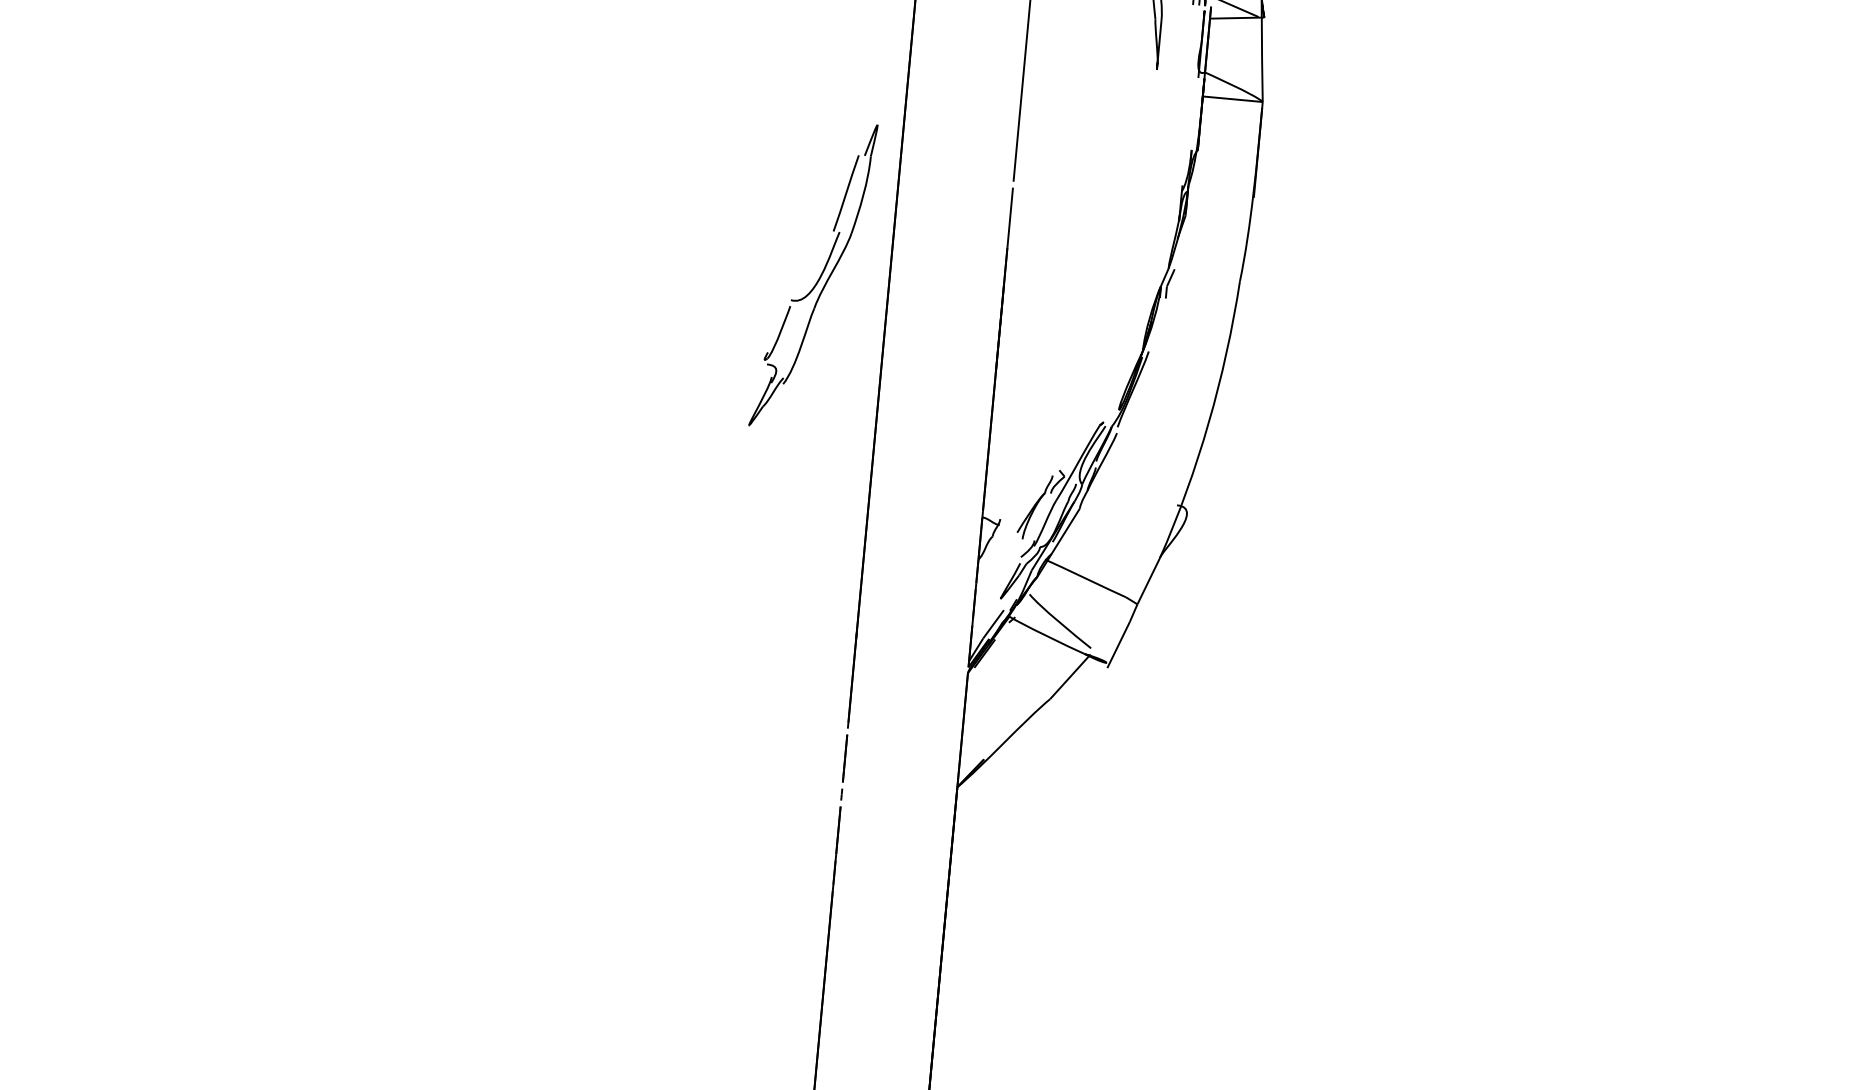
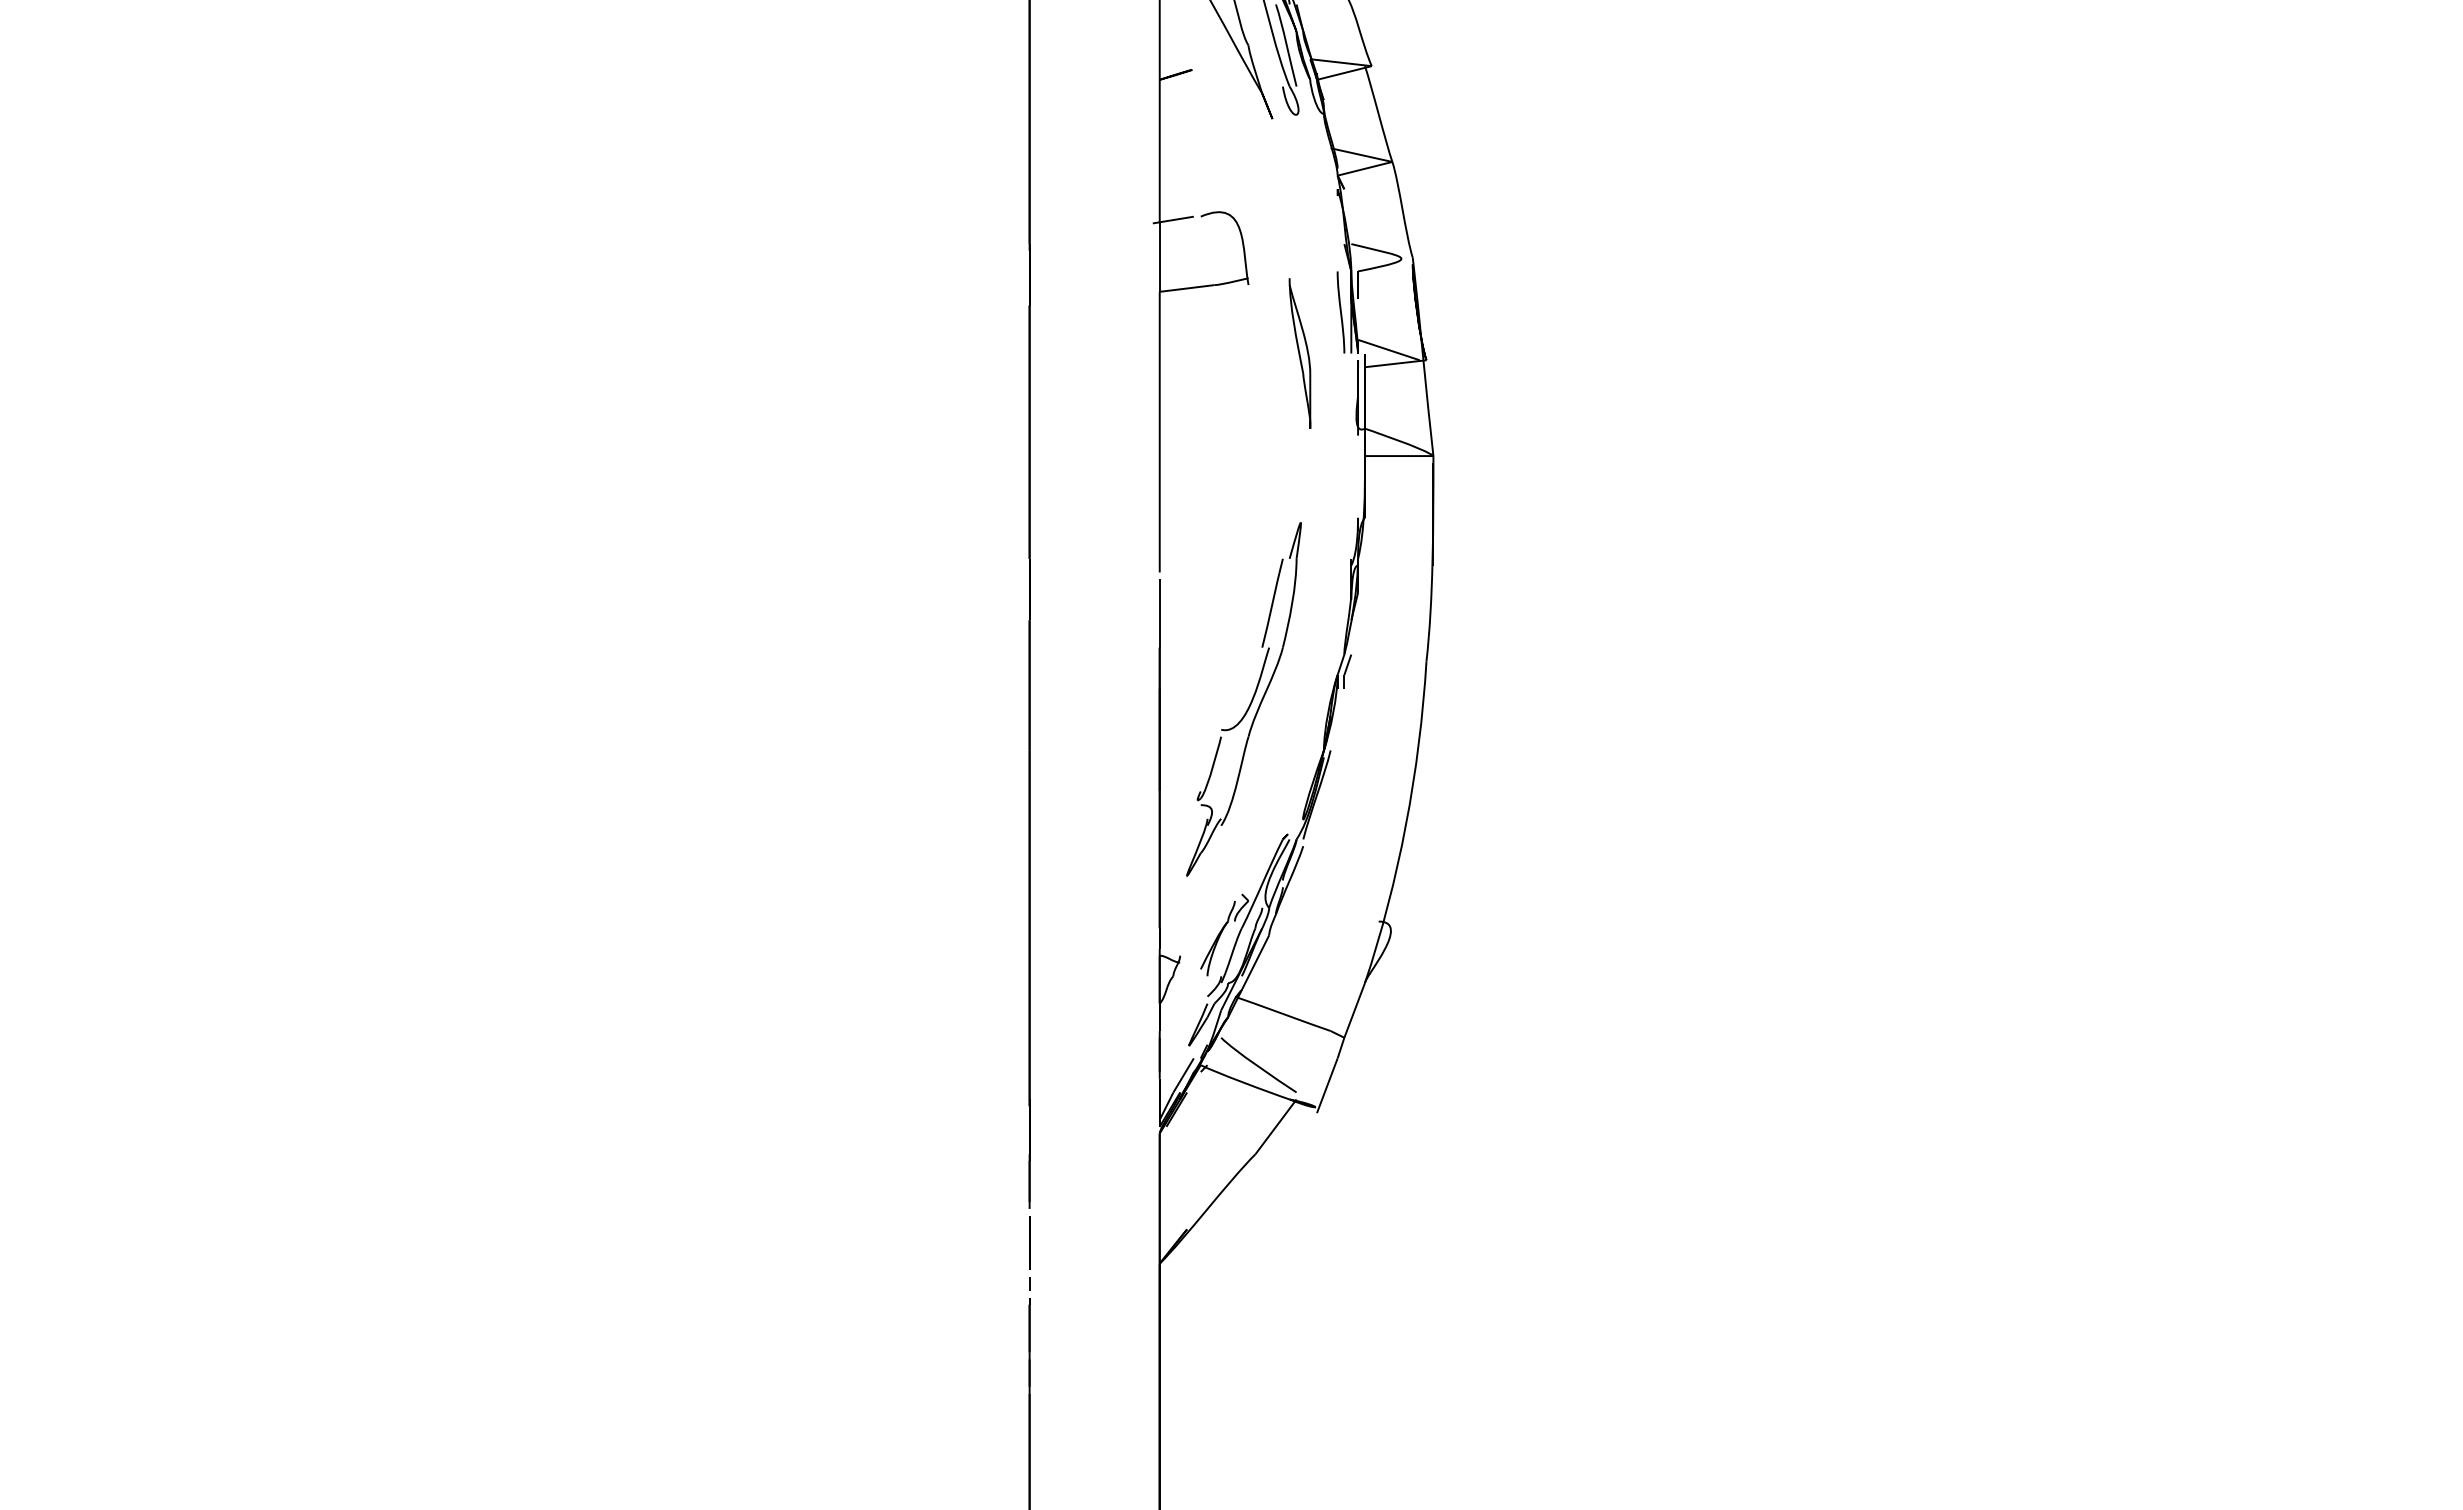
part: (818, 277) -> (1250, 701), moved

